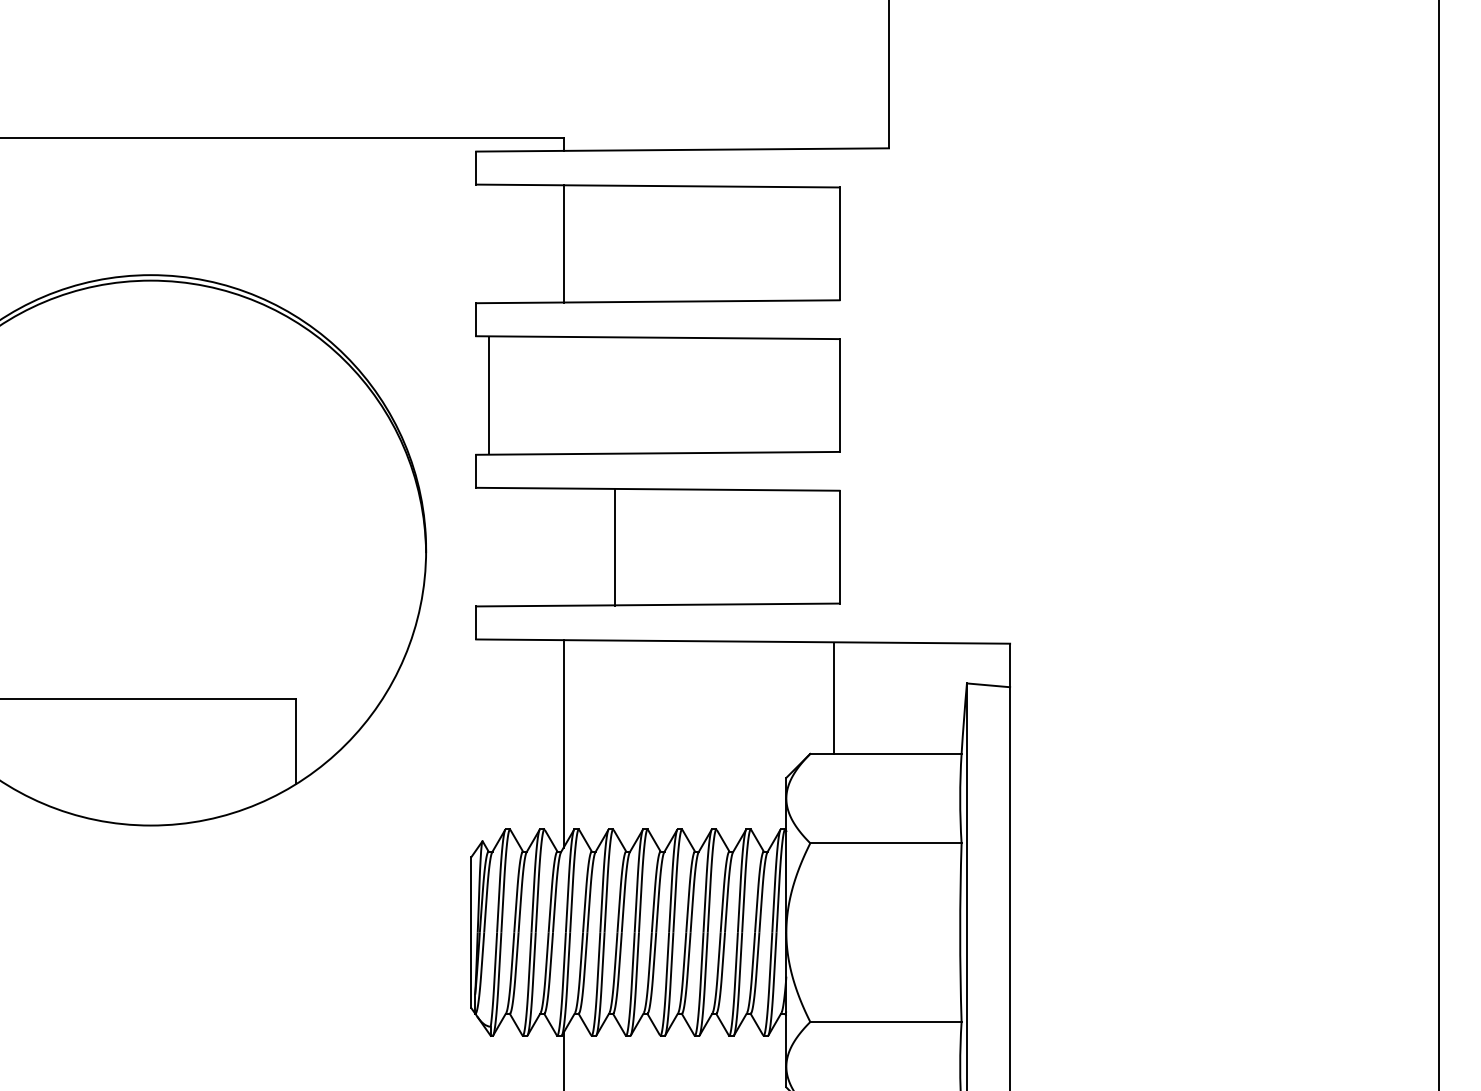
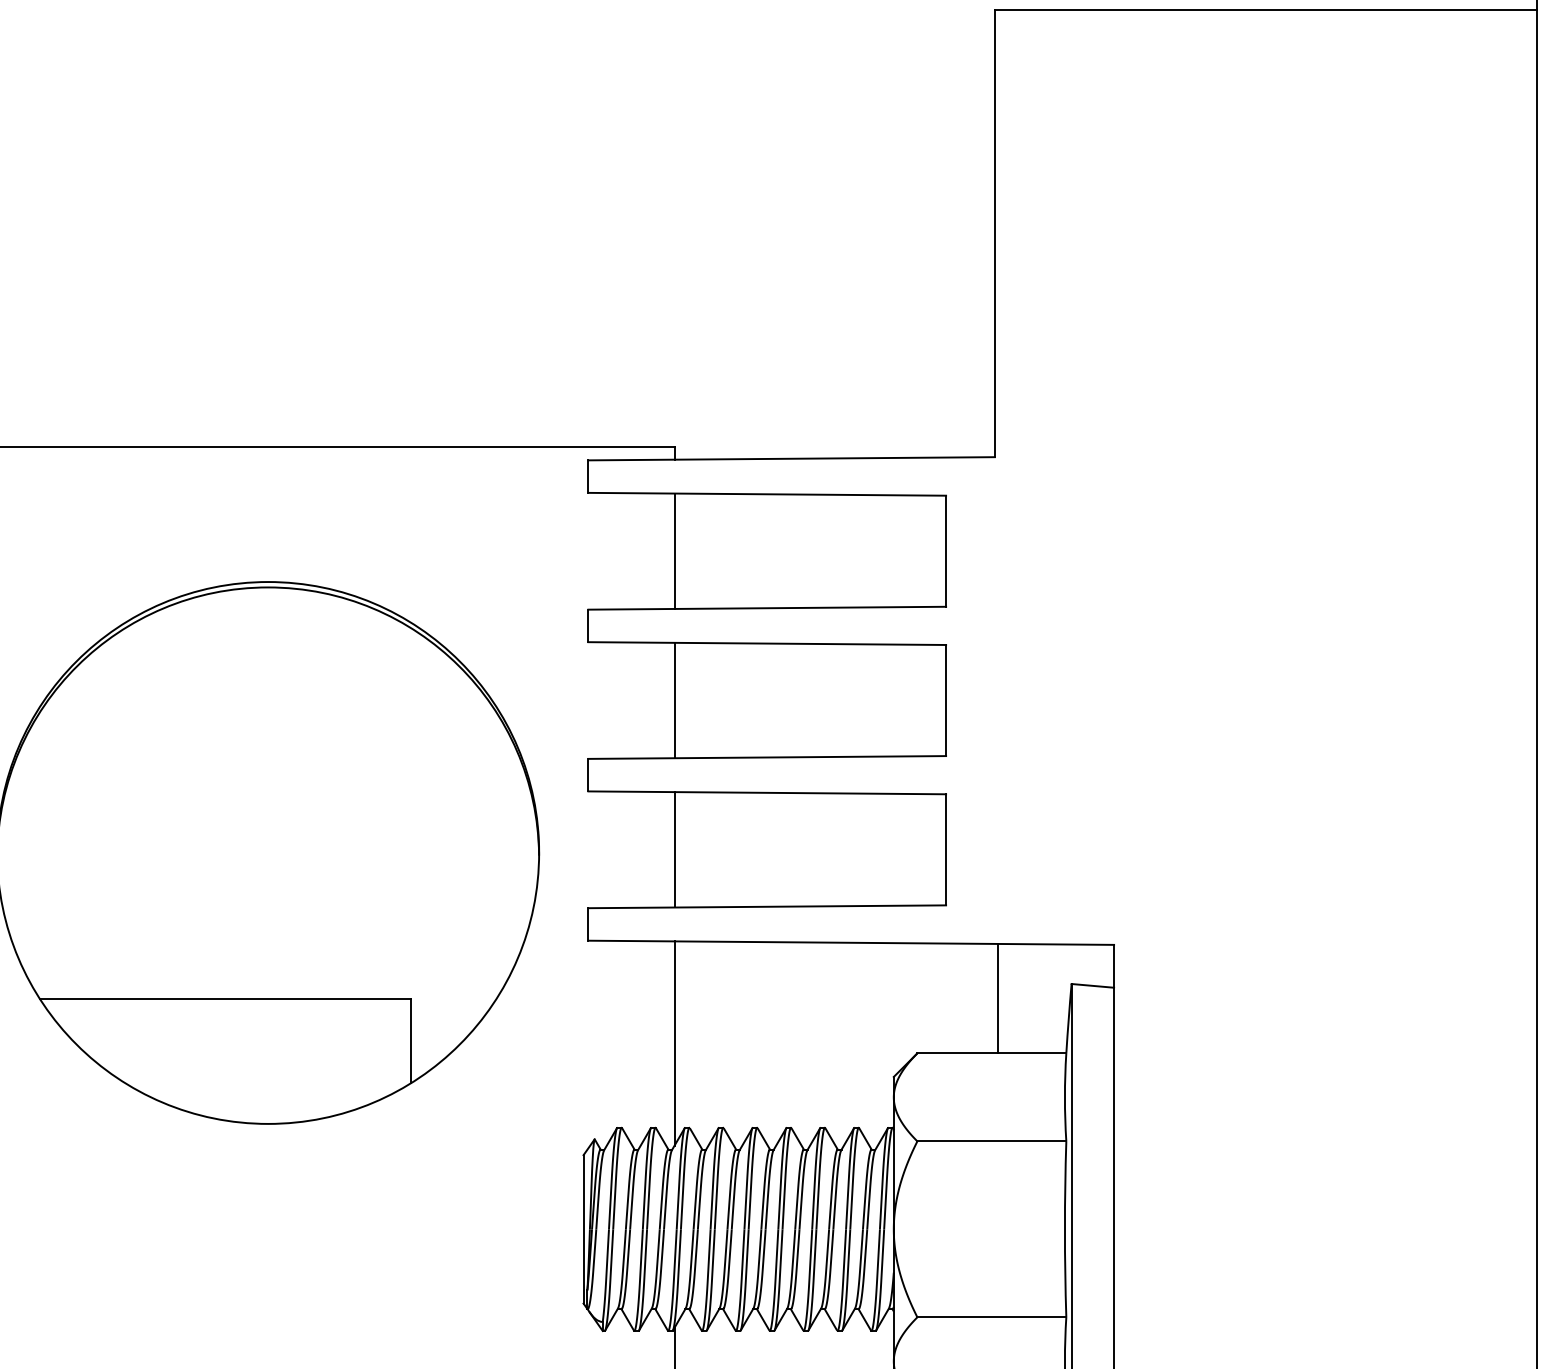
line: (488, 395) -> (674, 700), moved
line: (614, 546) -> (674, 849), moved
line: (833, 698) -> (997, 998), moved

